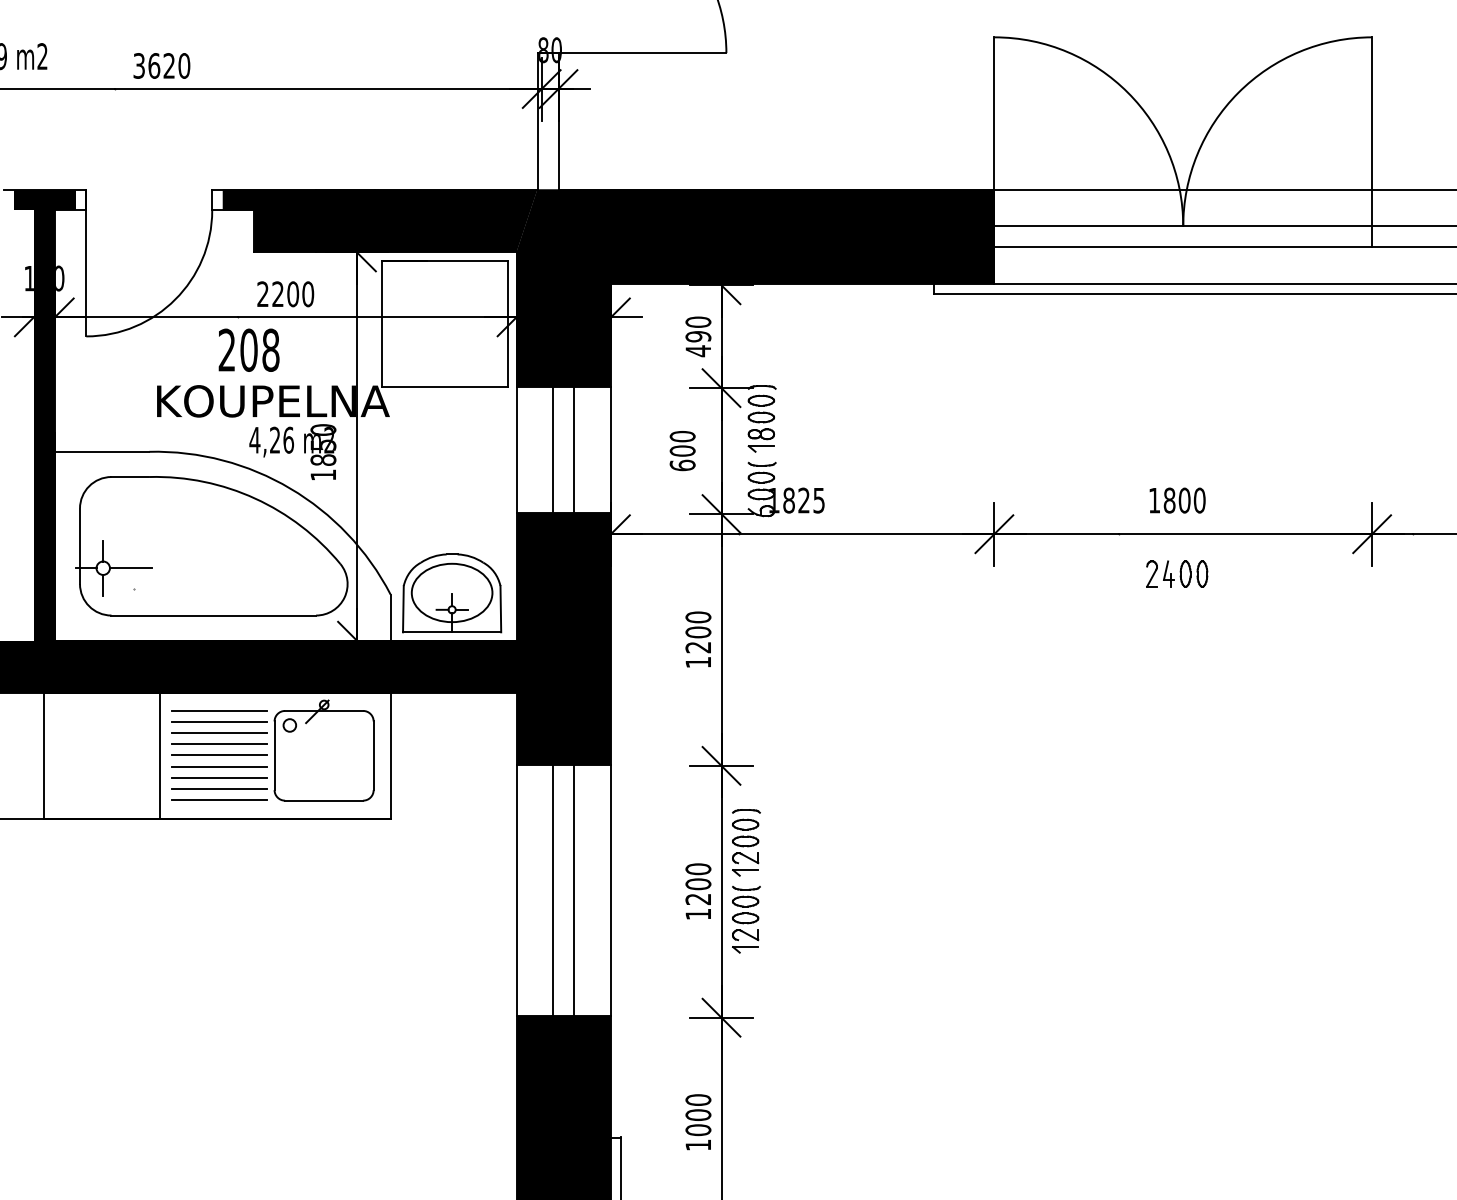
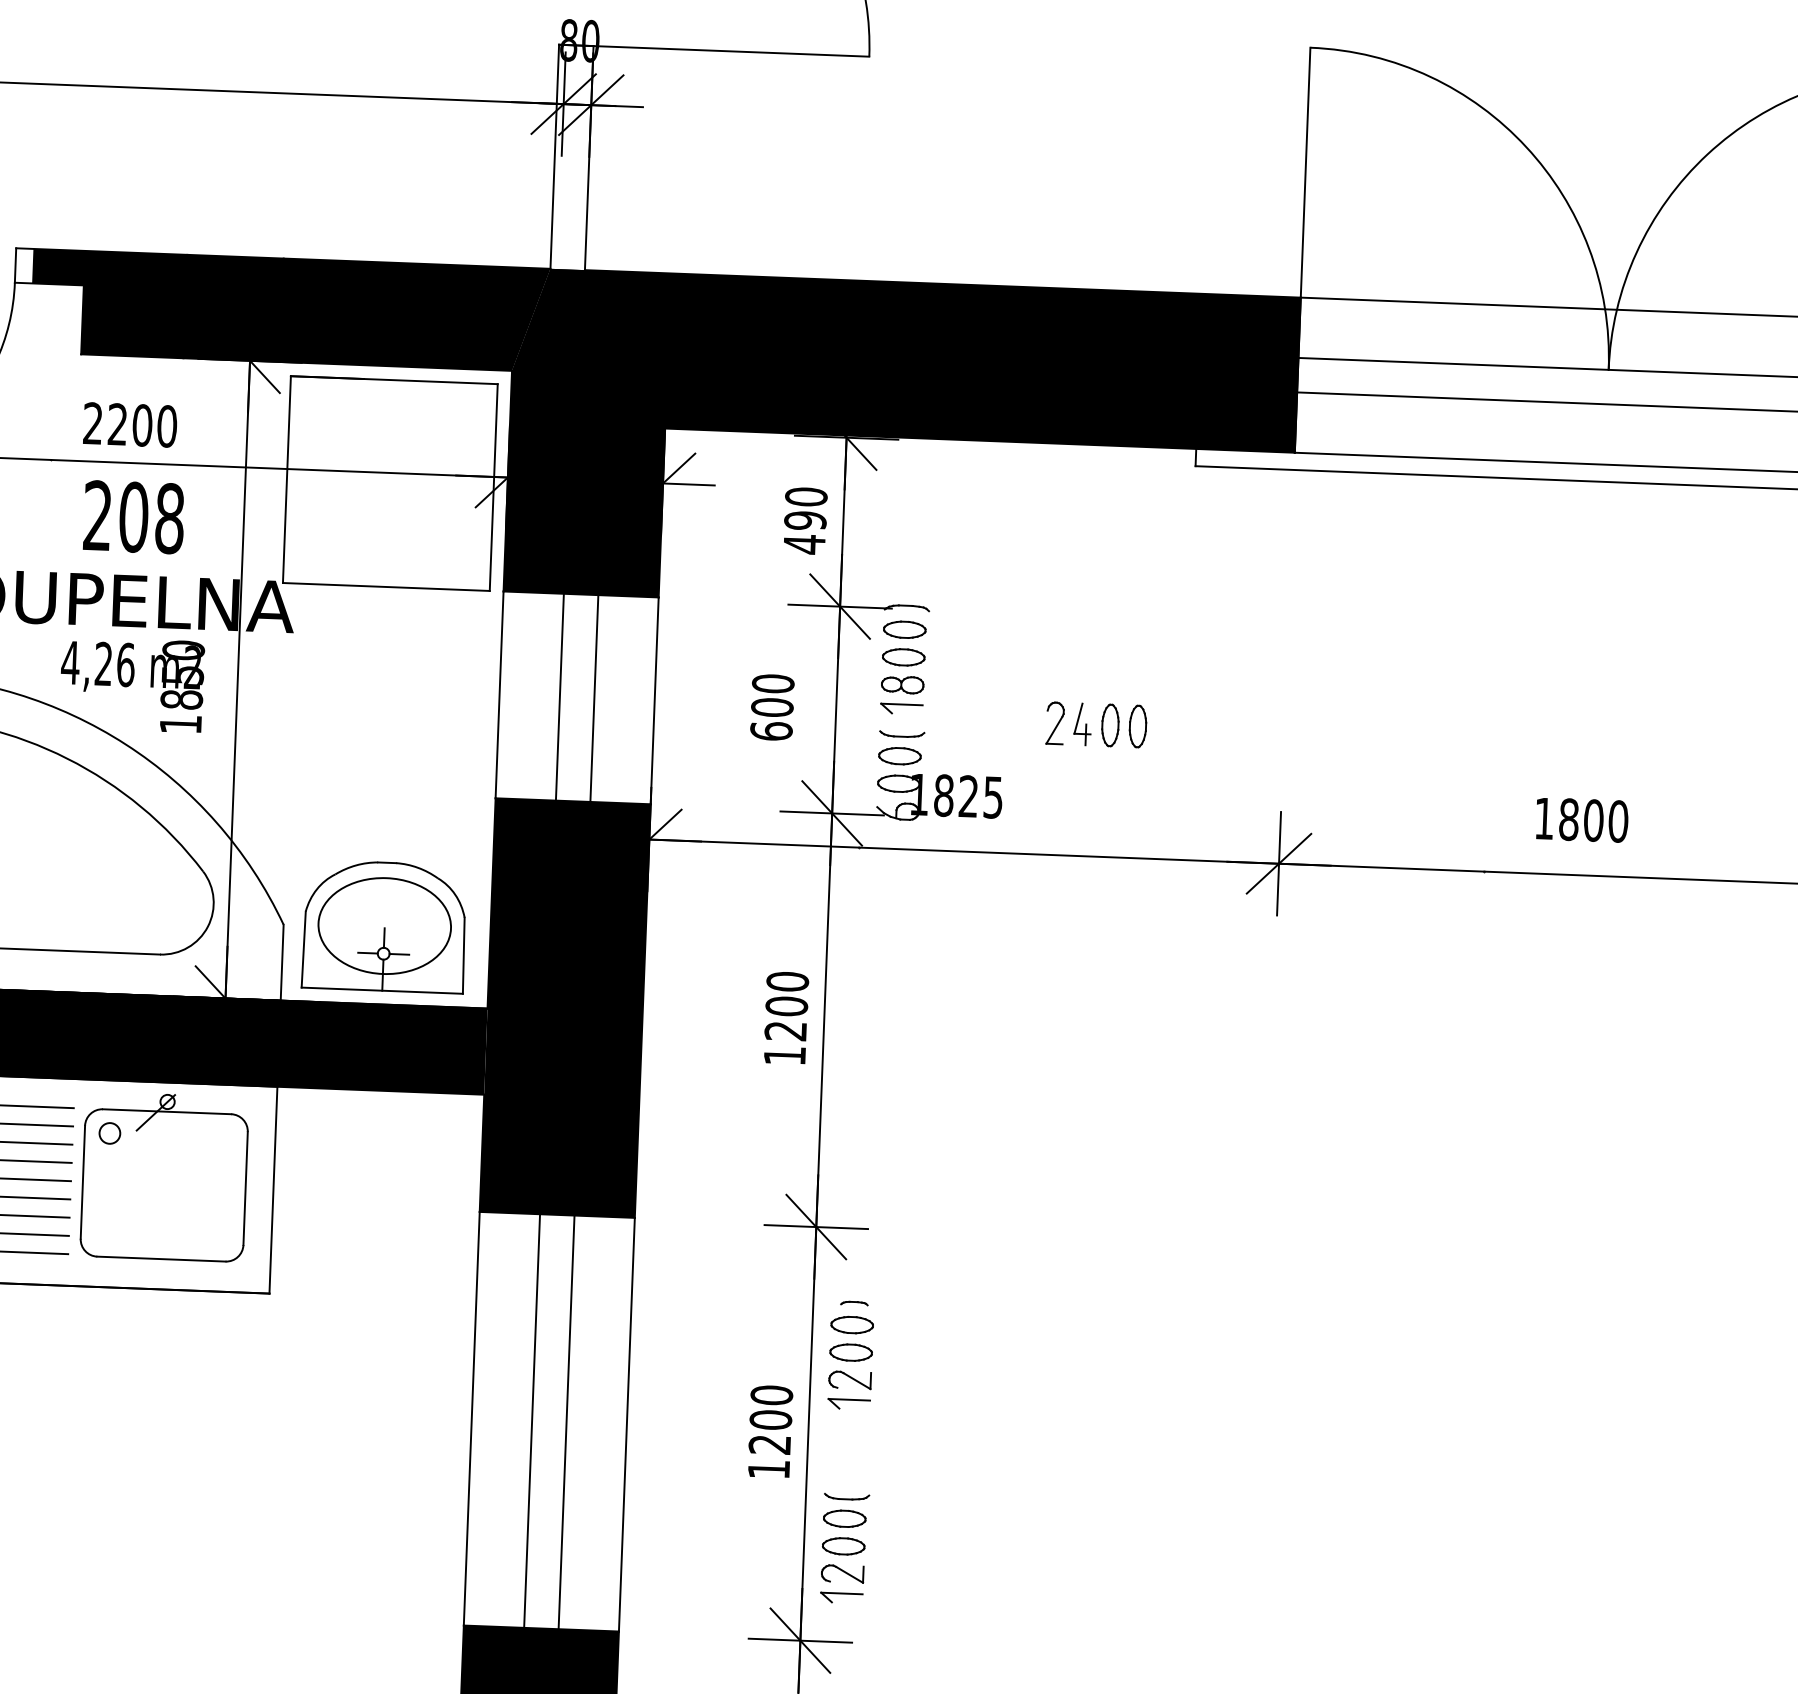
text: (248, 349) -> (133, 515), moved
part: (1177, 573) -> (1097, 724), moved
part: (746, 811) -> (854, 1303), size x0.6
part: (746, 919) -> (845, 1548), moved

